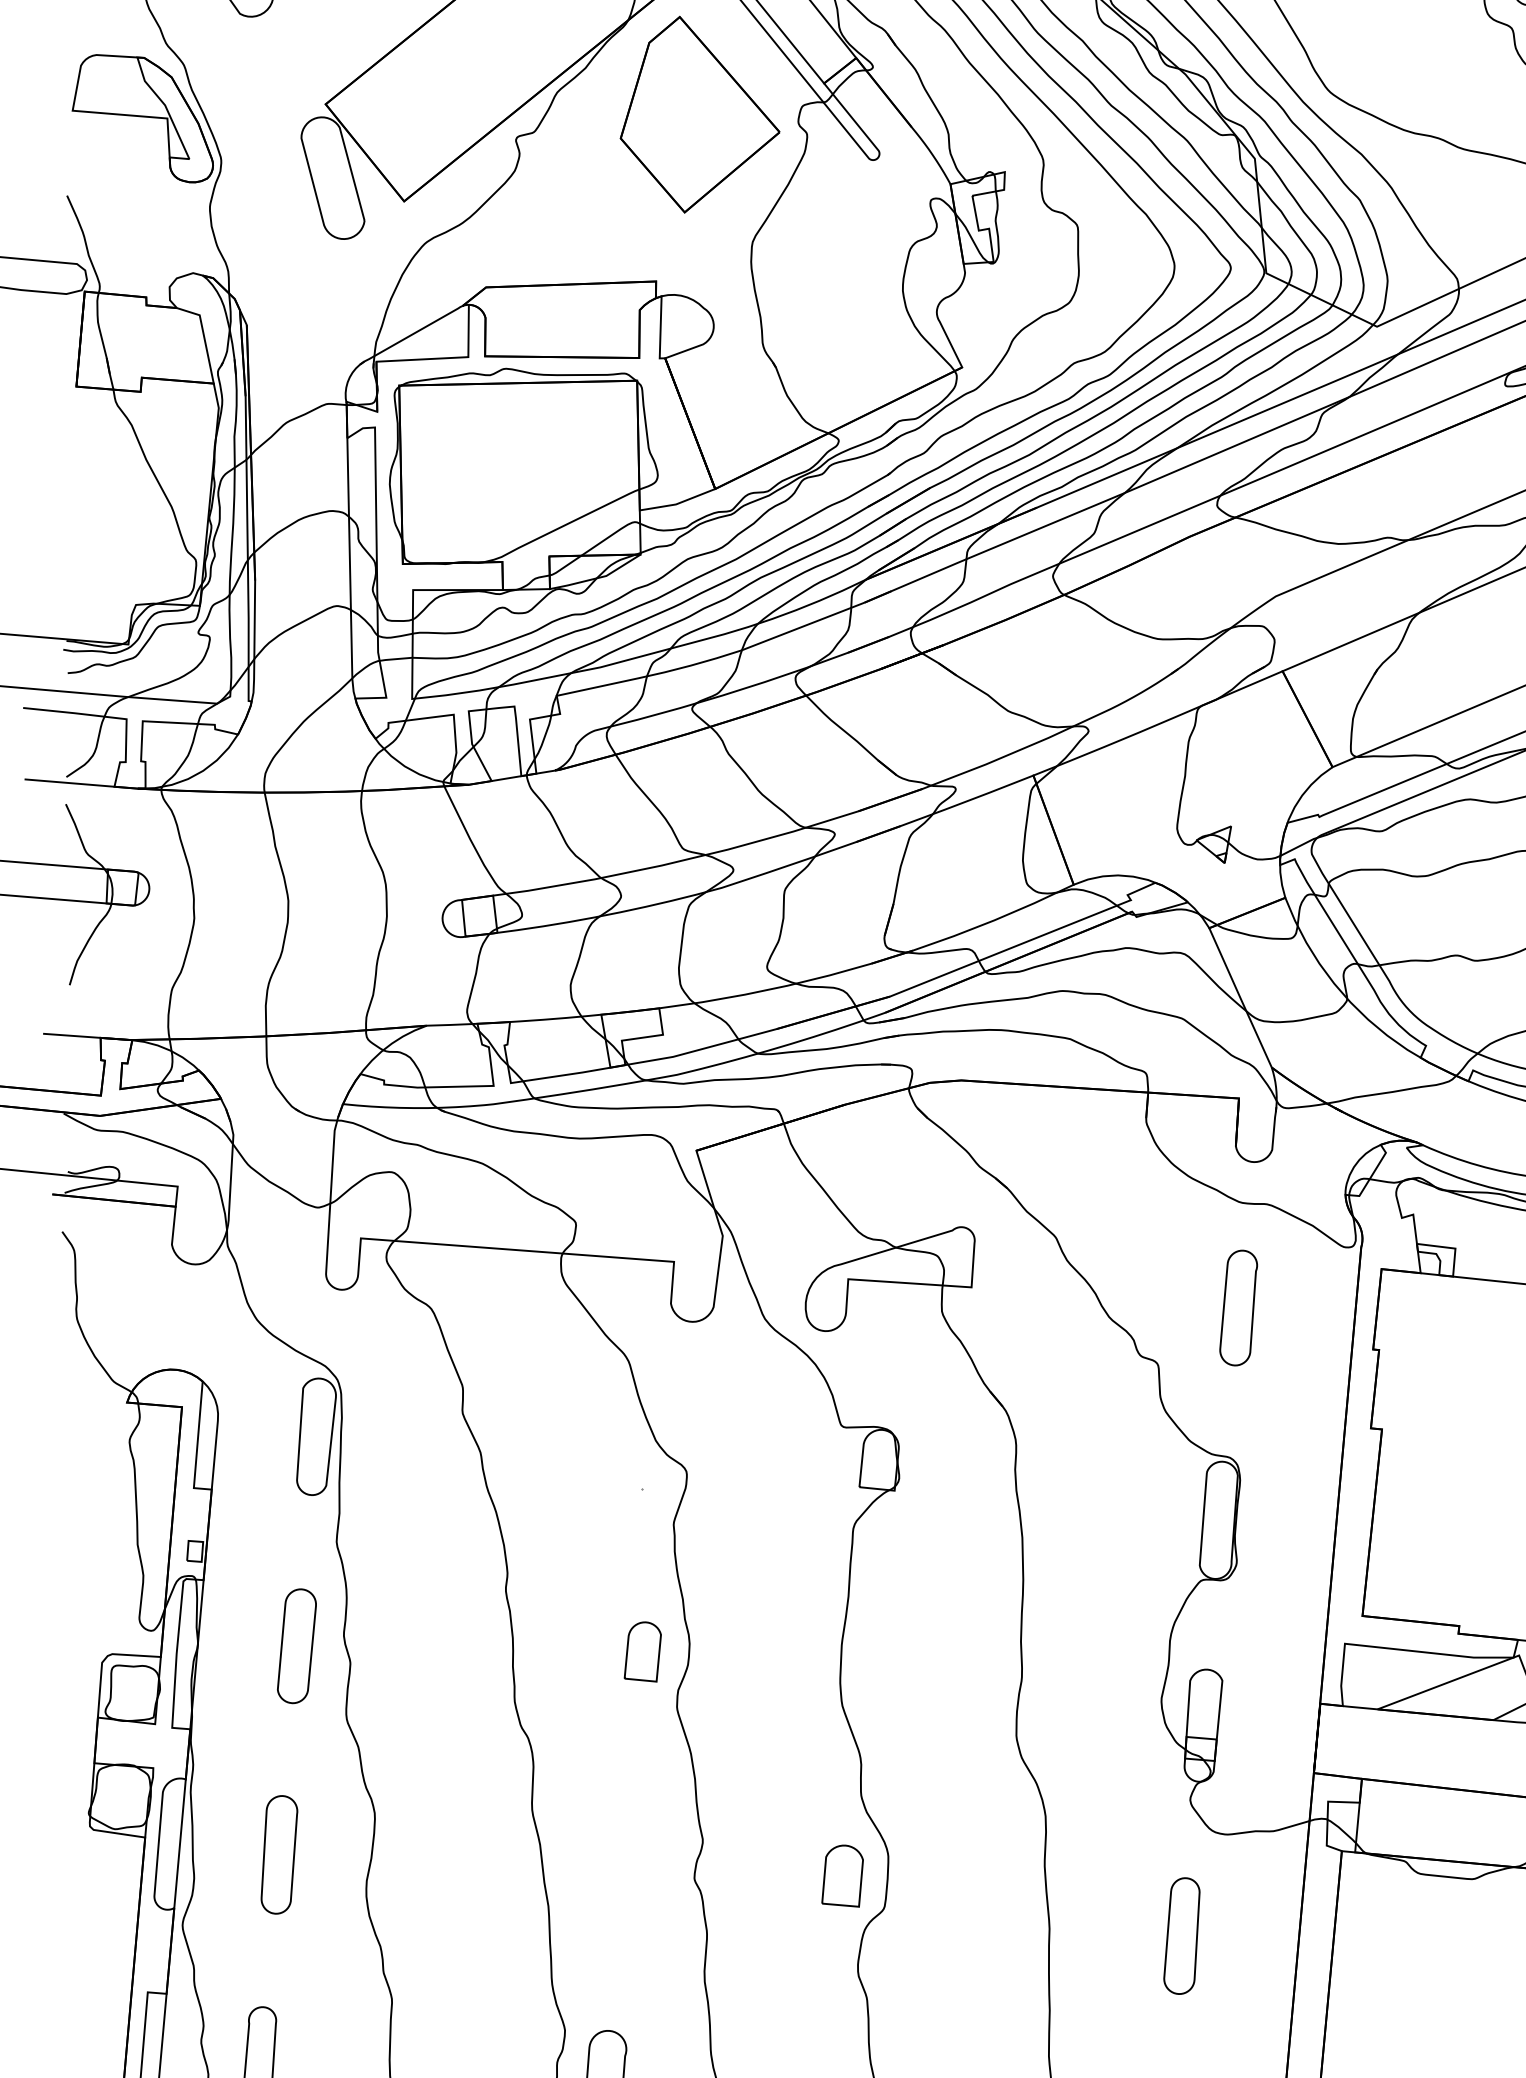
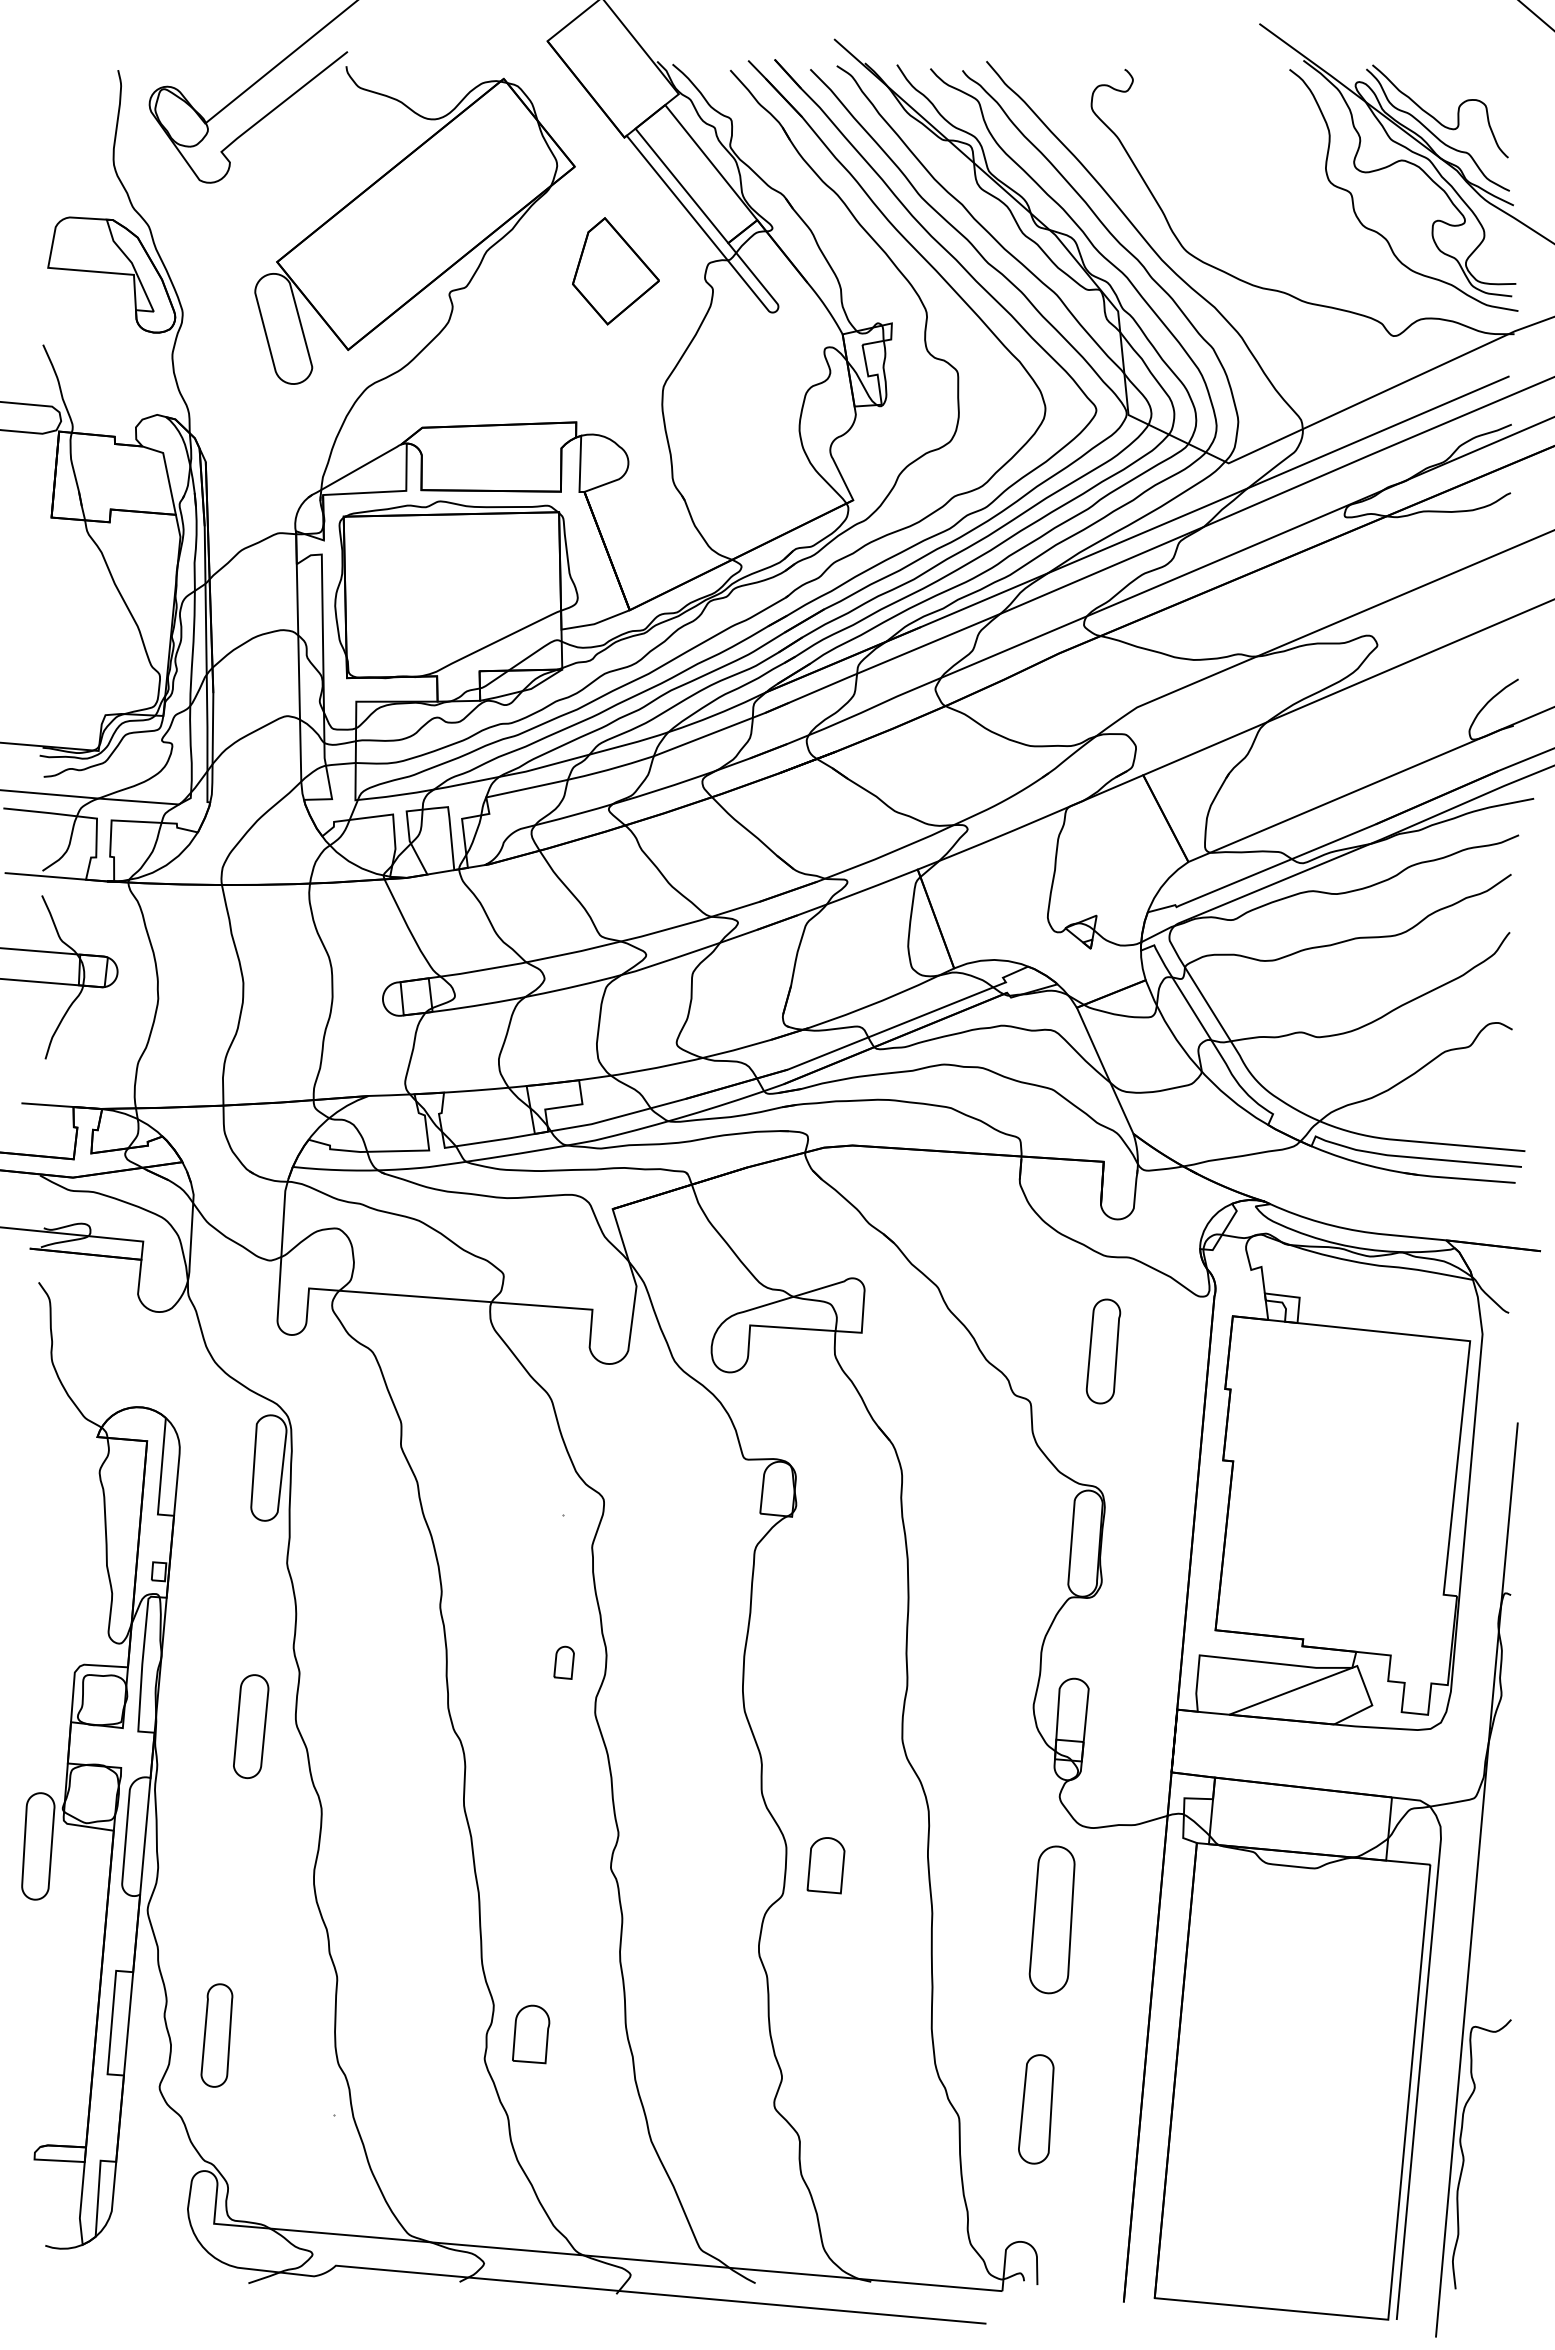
part: (699, 113) -> (615, 270), size x0.6
part: (297, 1646) -> (251, 1726), moved
part: (642, 1651) -> (563, 1662), size x0.6
part: (279, 1854) -> (38, 1846), moved
part: (842, 1875) -> (825, 1865), moved
part: (1181, 1935) -> (1051, 1919), size x1.4

